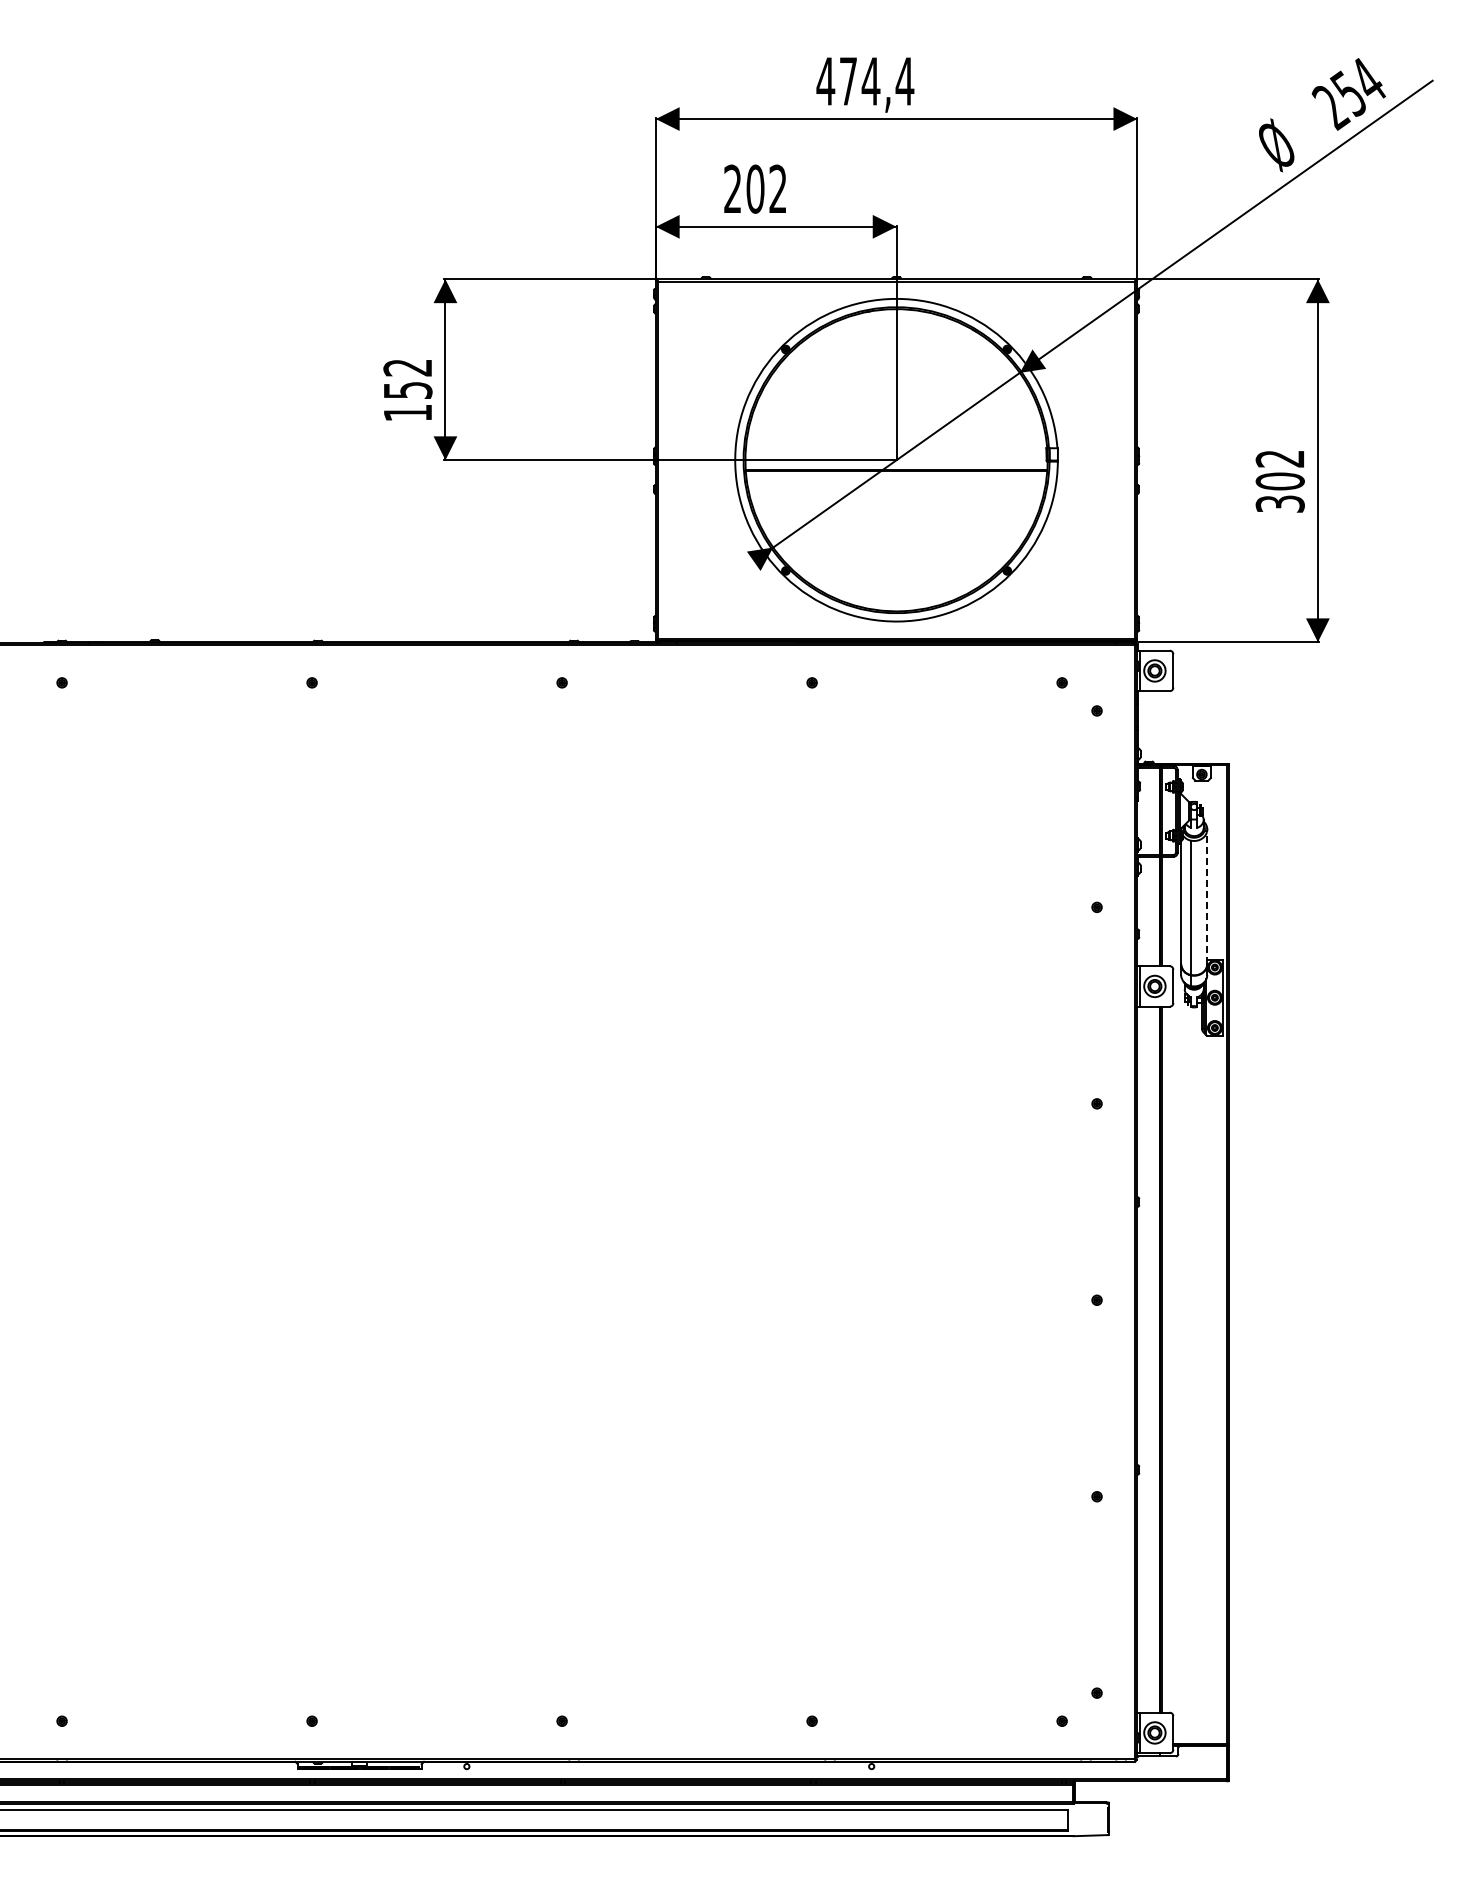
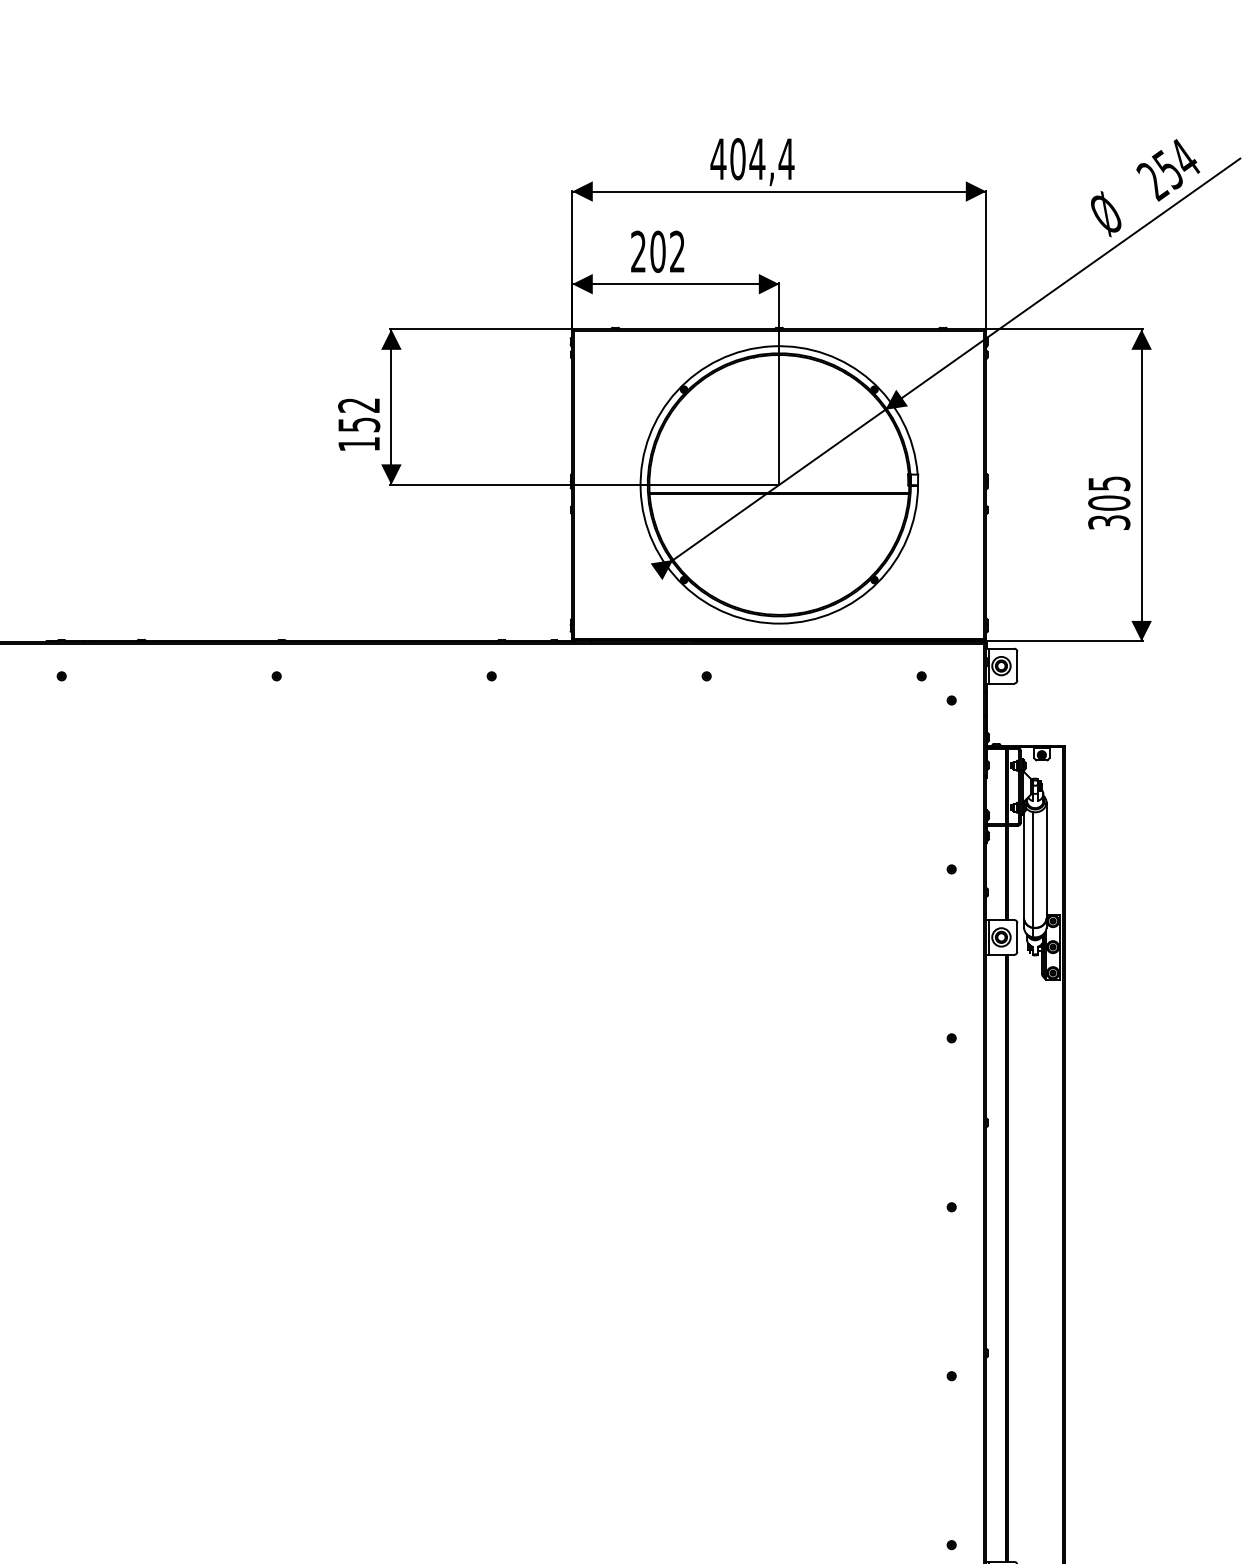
text: (848, 81) -> (737, 159), 474,4 -> 404,4
text: (1279, 458) -> (1108, 483), 302 -> 305
line: (1207, 896) -> (1046, 860), dashed -> solid

